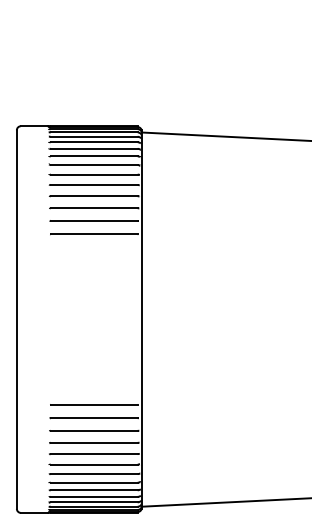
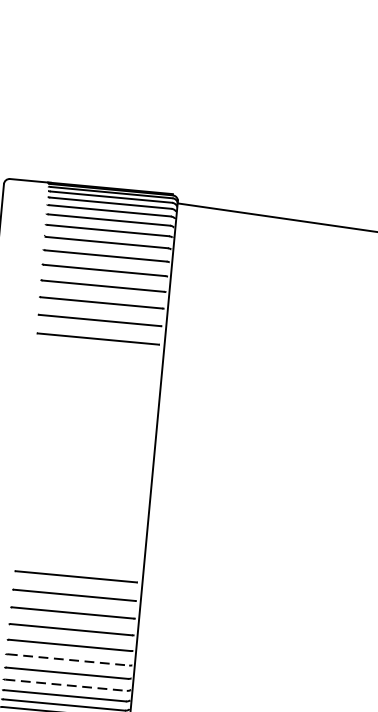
line: (94, 464) -> (68, 659), solid -> dashed
line: (94, 482) -> (66, 685), solid -> dashed

